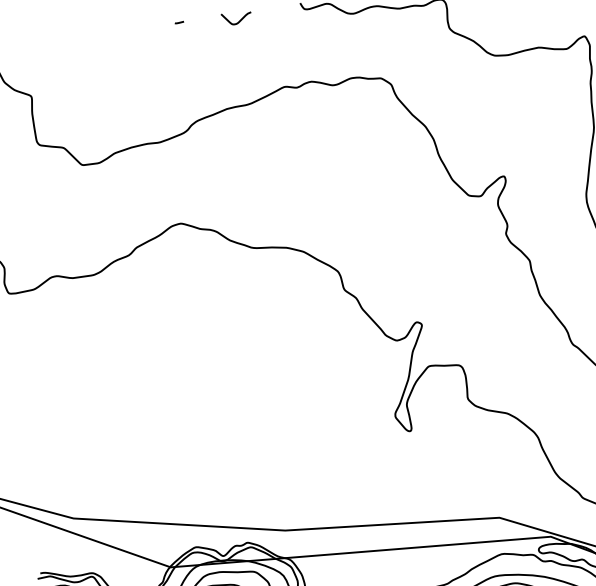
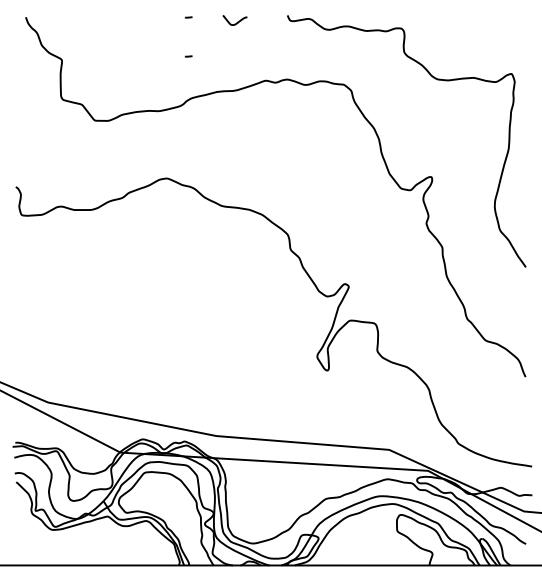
line: (185, 70) -> (188, 56), added

